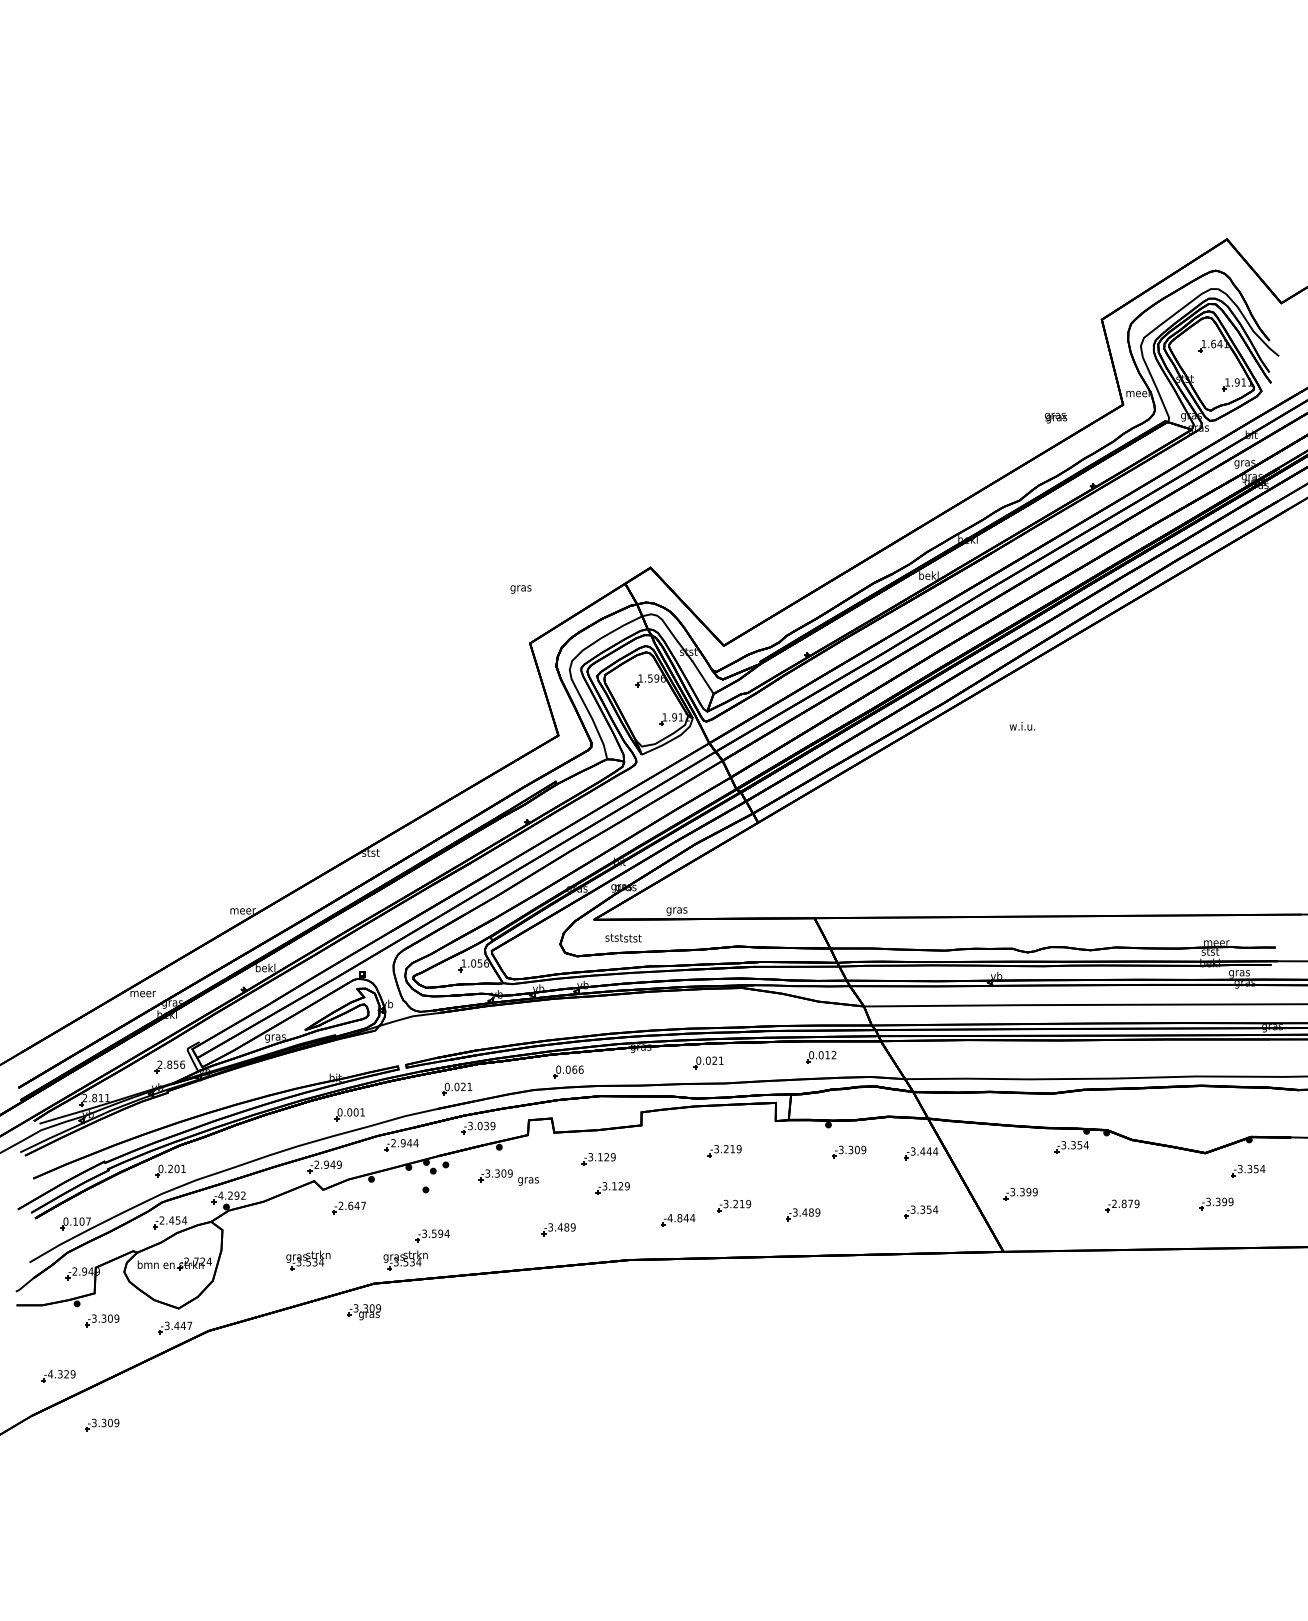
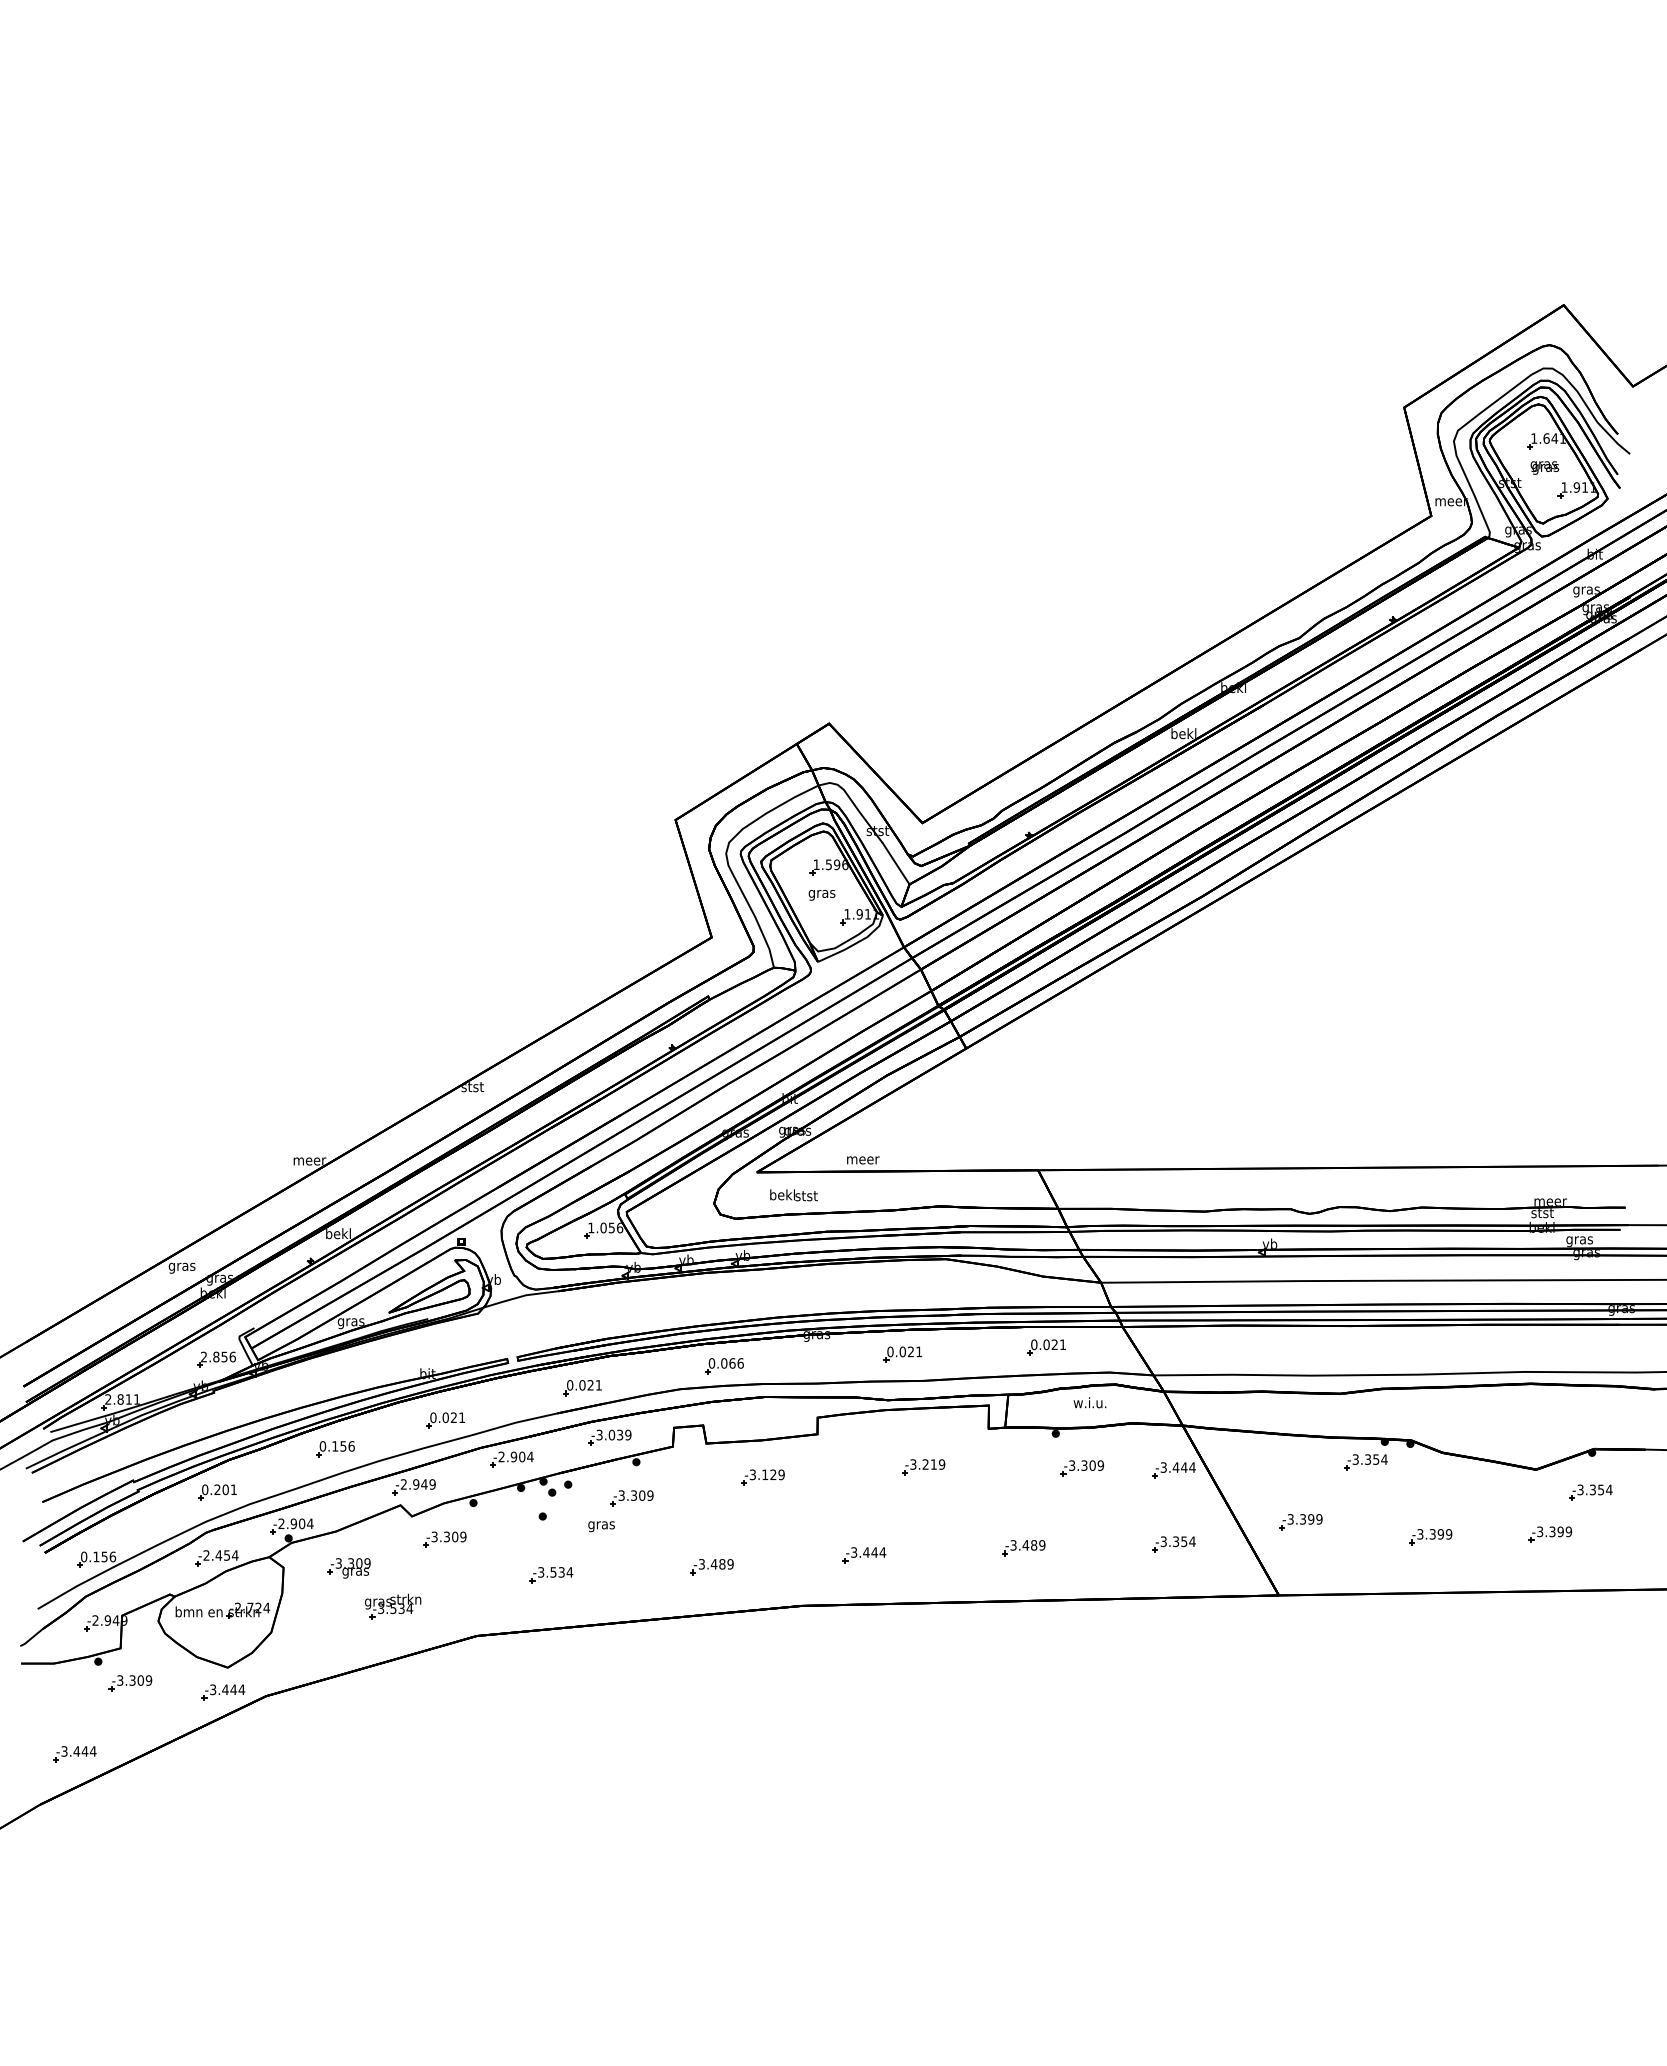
text: (1055, 417) -> (1544, 467), moved
text: (520, 589) -> (821, 895), moved
text: (1022, 726) -> (1089, 1402), moved
text: (677, 911) -> (863, 1161), gras -> meer
text: (613, 937) -> (782, 1194), stst -> bekl
text: (143, 994) -> (182, 1267), meer -> gras
text: (830, 1054) -> (1058, 1344), 0.012 -> 0.021
text: (355, 1112) -> (453, 1417), 0.001 -> 0.021
part: (263, 1137) -> (335, 1449), added
text: (409, 1142) -> (521, 1456), -2.944 -> -2.904
text: (528, 1181) -> (601, 1526), moved
part: (612, 1188) -> (780, 1514), removed
text: (231, 1195) -> (295, 1523), -4.292 -> -2.904
text: (1122, 1204) -> (1430, 1534), -2.879 -> -3.399
text: (351, 1205) -> (448, 1536), -2.647 -> -3.309
part: (734, 1206) -> (935, 1537), removed
text: (674, 1218) -> (859, 1552), -4.844 -> -3.444
text: (85, 1221) -> (108, 1556), 0.107 -> 0.156
text: (440, 1233) -> (561, 1572), -3.594 -> -3.534
part: (405, 1260) -> (516, 1606), removed
part: (363, 1312) -> (348, 1568), moved
text: (189, 1325) -> (241, 1689), -3.447 -> -3.444
text: (61, 1374) -> (78, 1751), -4.329 -> -3.444
part: (102, 1425) -> (130, 1816), removed

